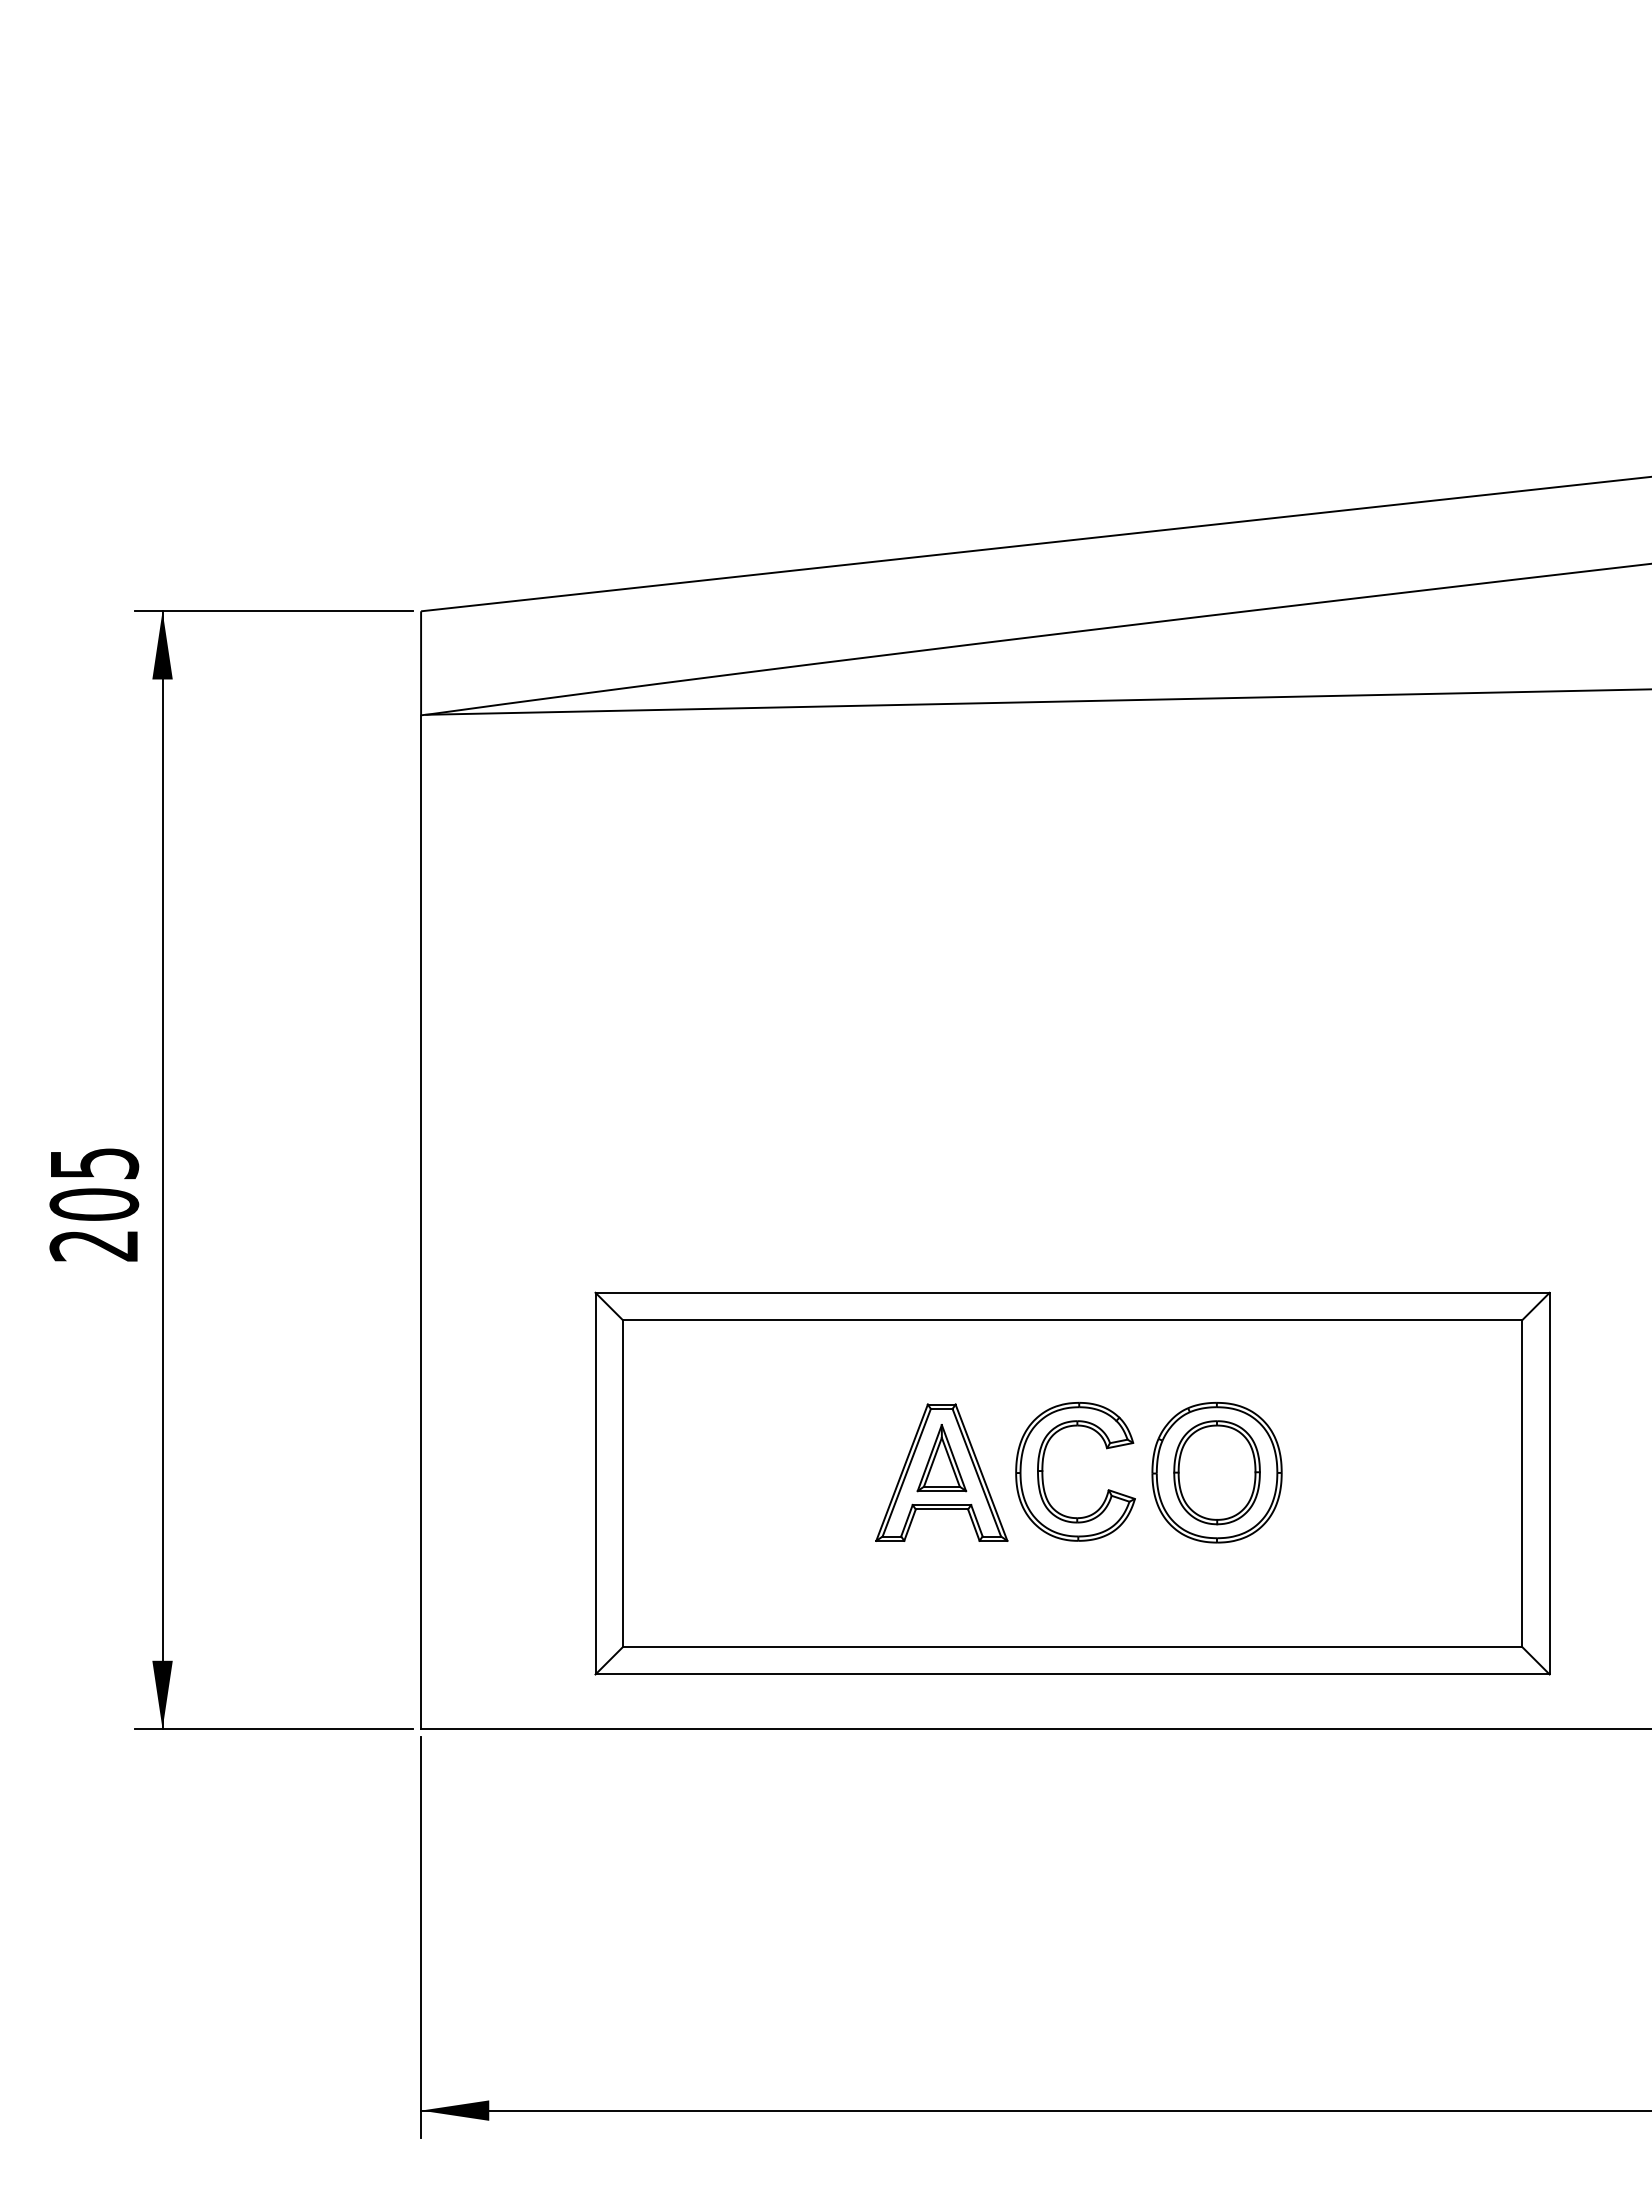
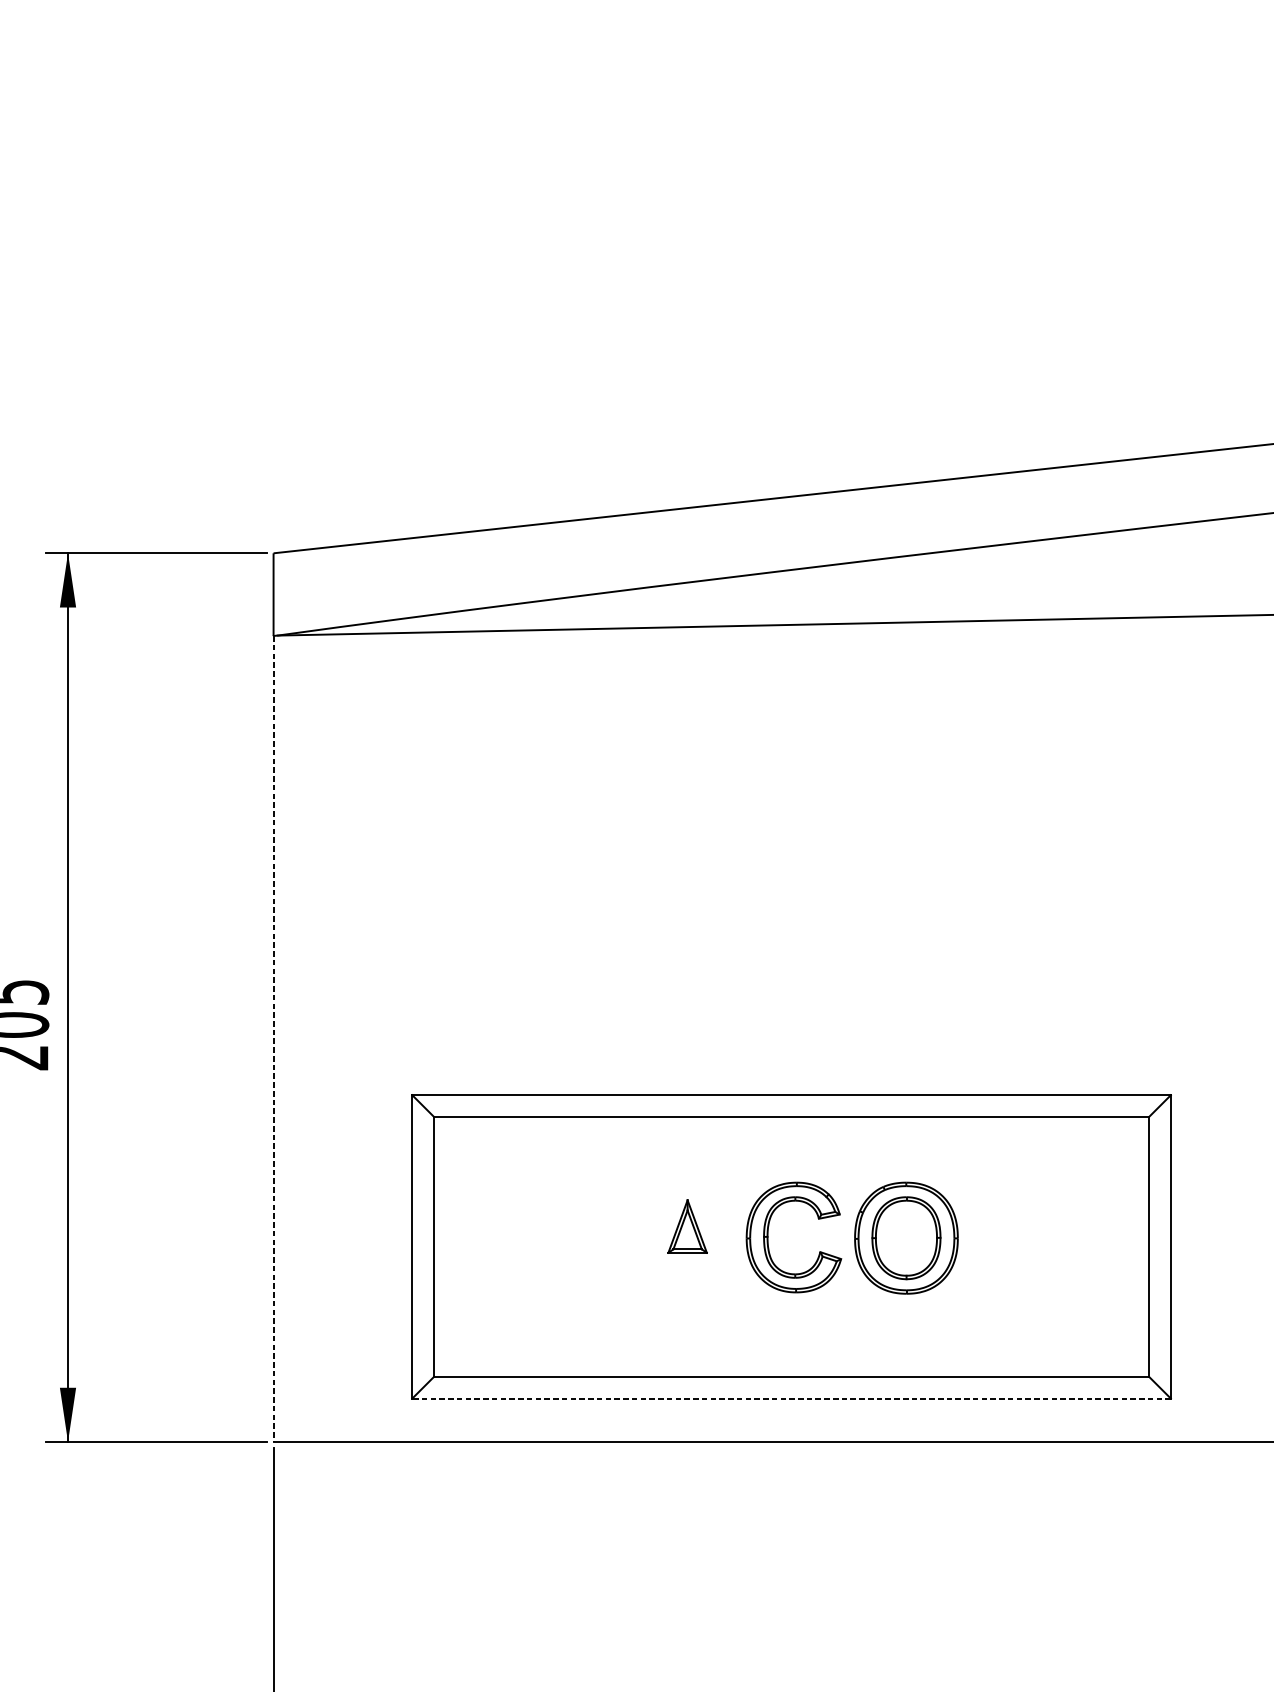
line: (421, 1222) -> (273, 1039), solid -> dashed
part: (941, 1472) -> (687, 1238), removed
line: (1072, 1674) -> (791, 1398), solid -> dashed

